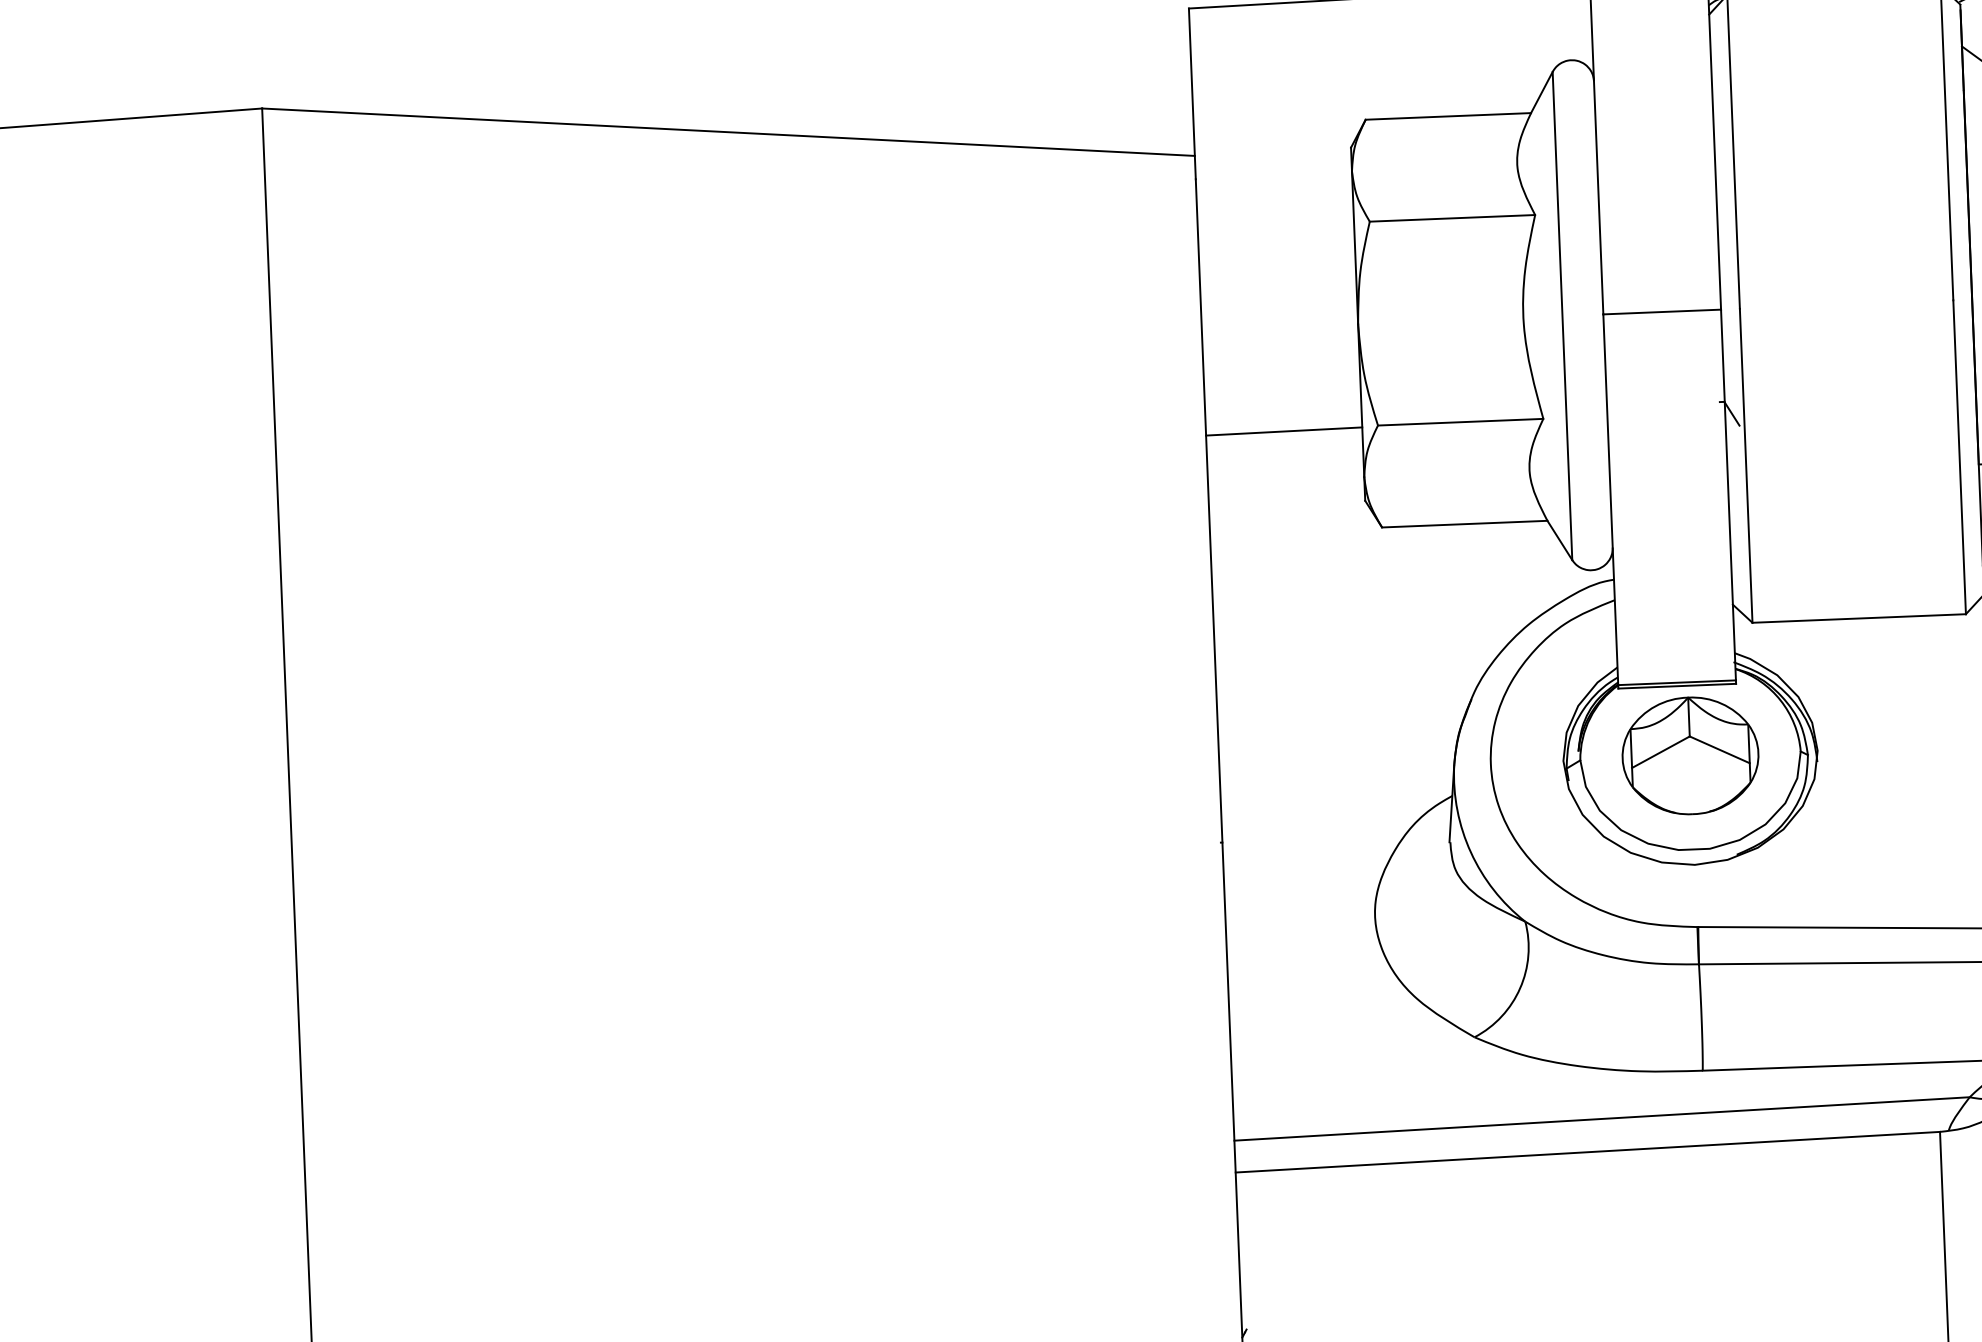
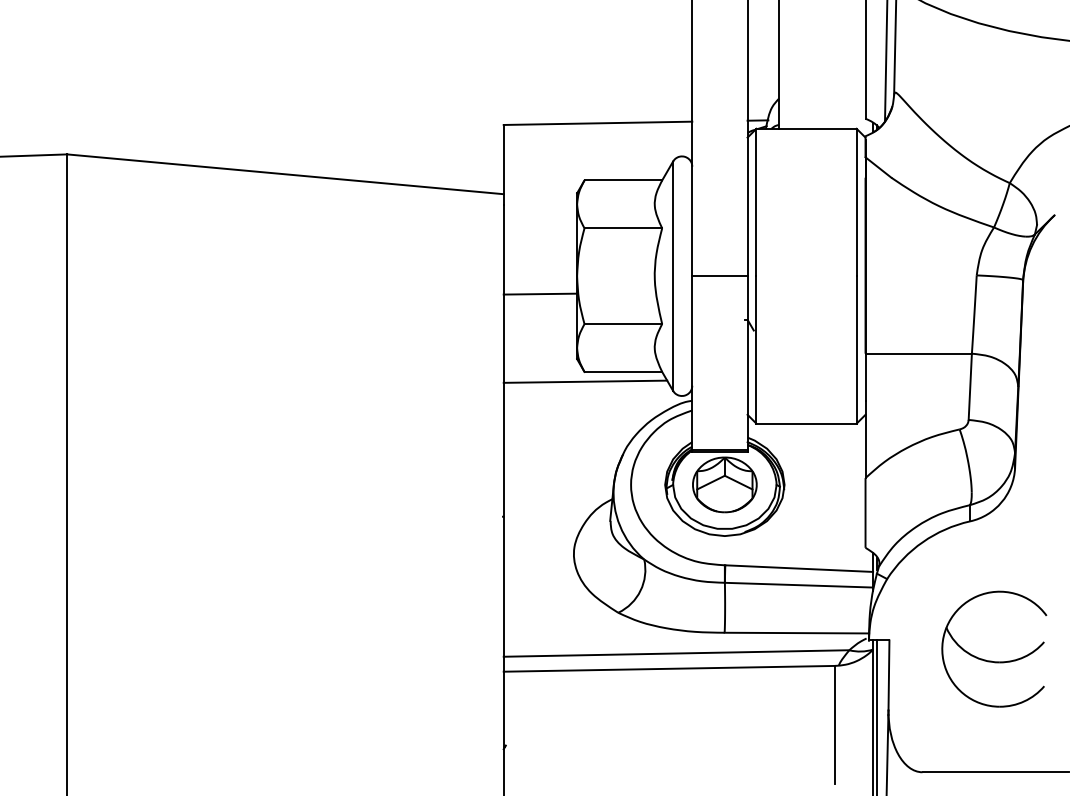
line: (1284, 430) -> (540, 293), moved
line: (1384, 547) -> (585, 381), added

